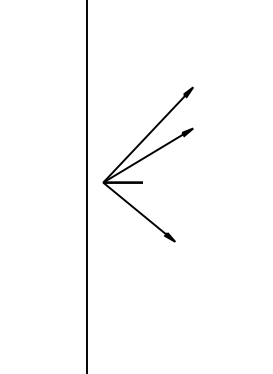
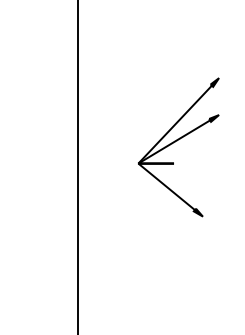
part: (145, 158) -> (176, 141), moved

